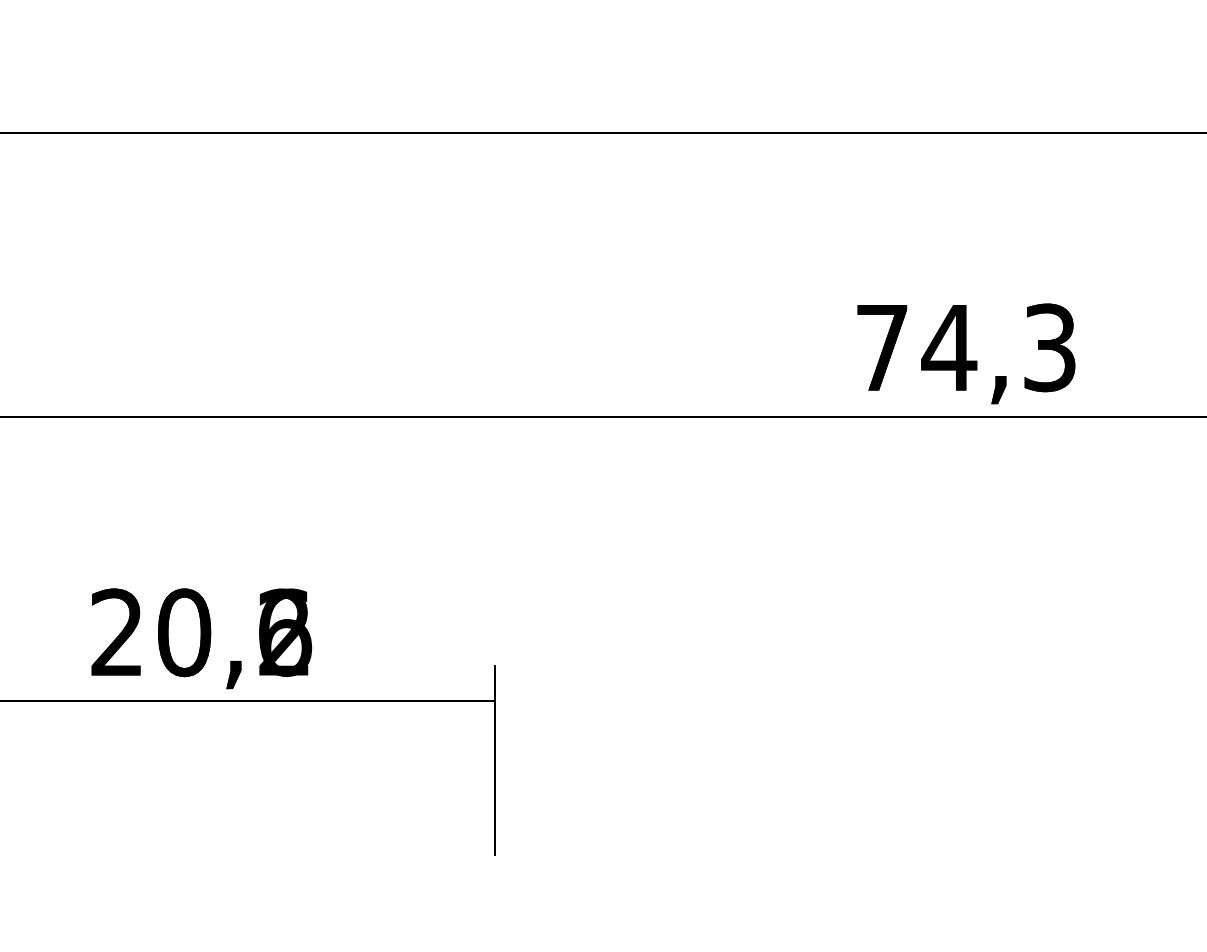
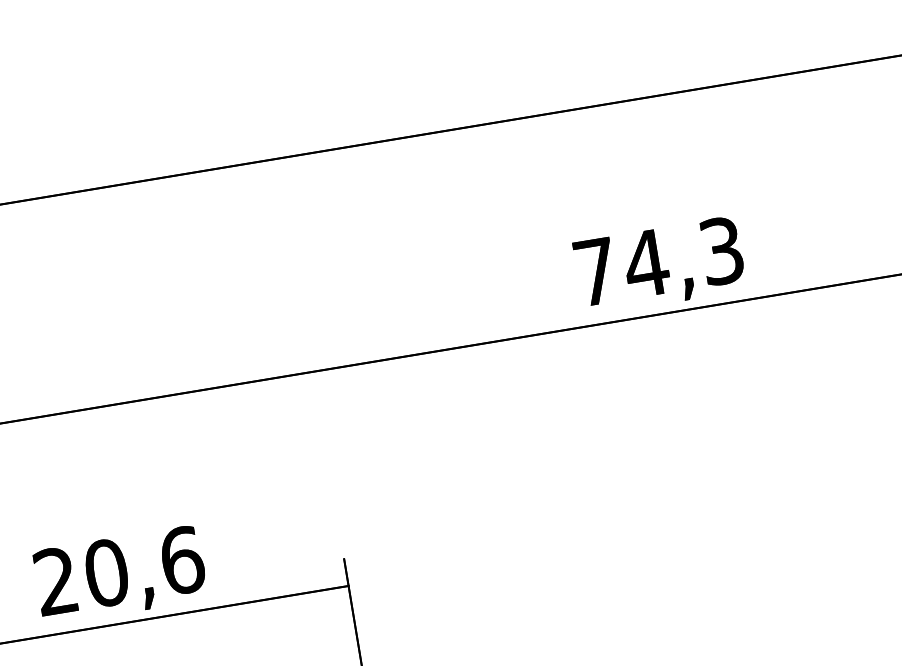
text: (285, 632) -> (182, 560), 20,2 -> 20,6

